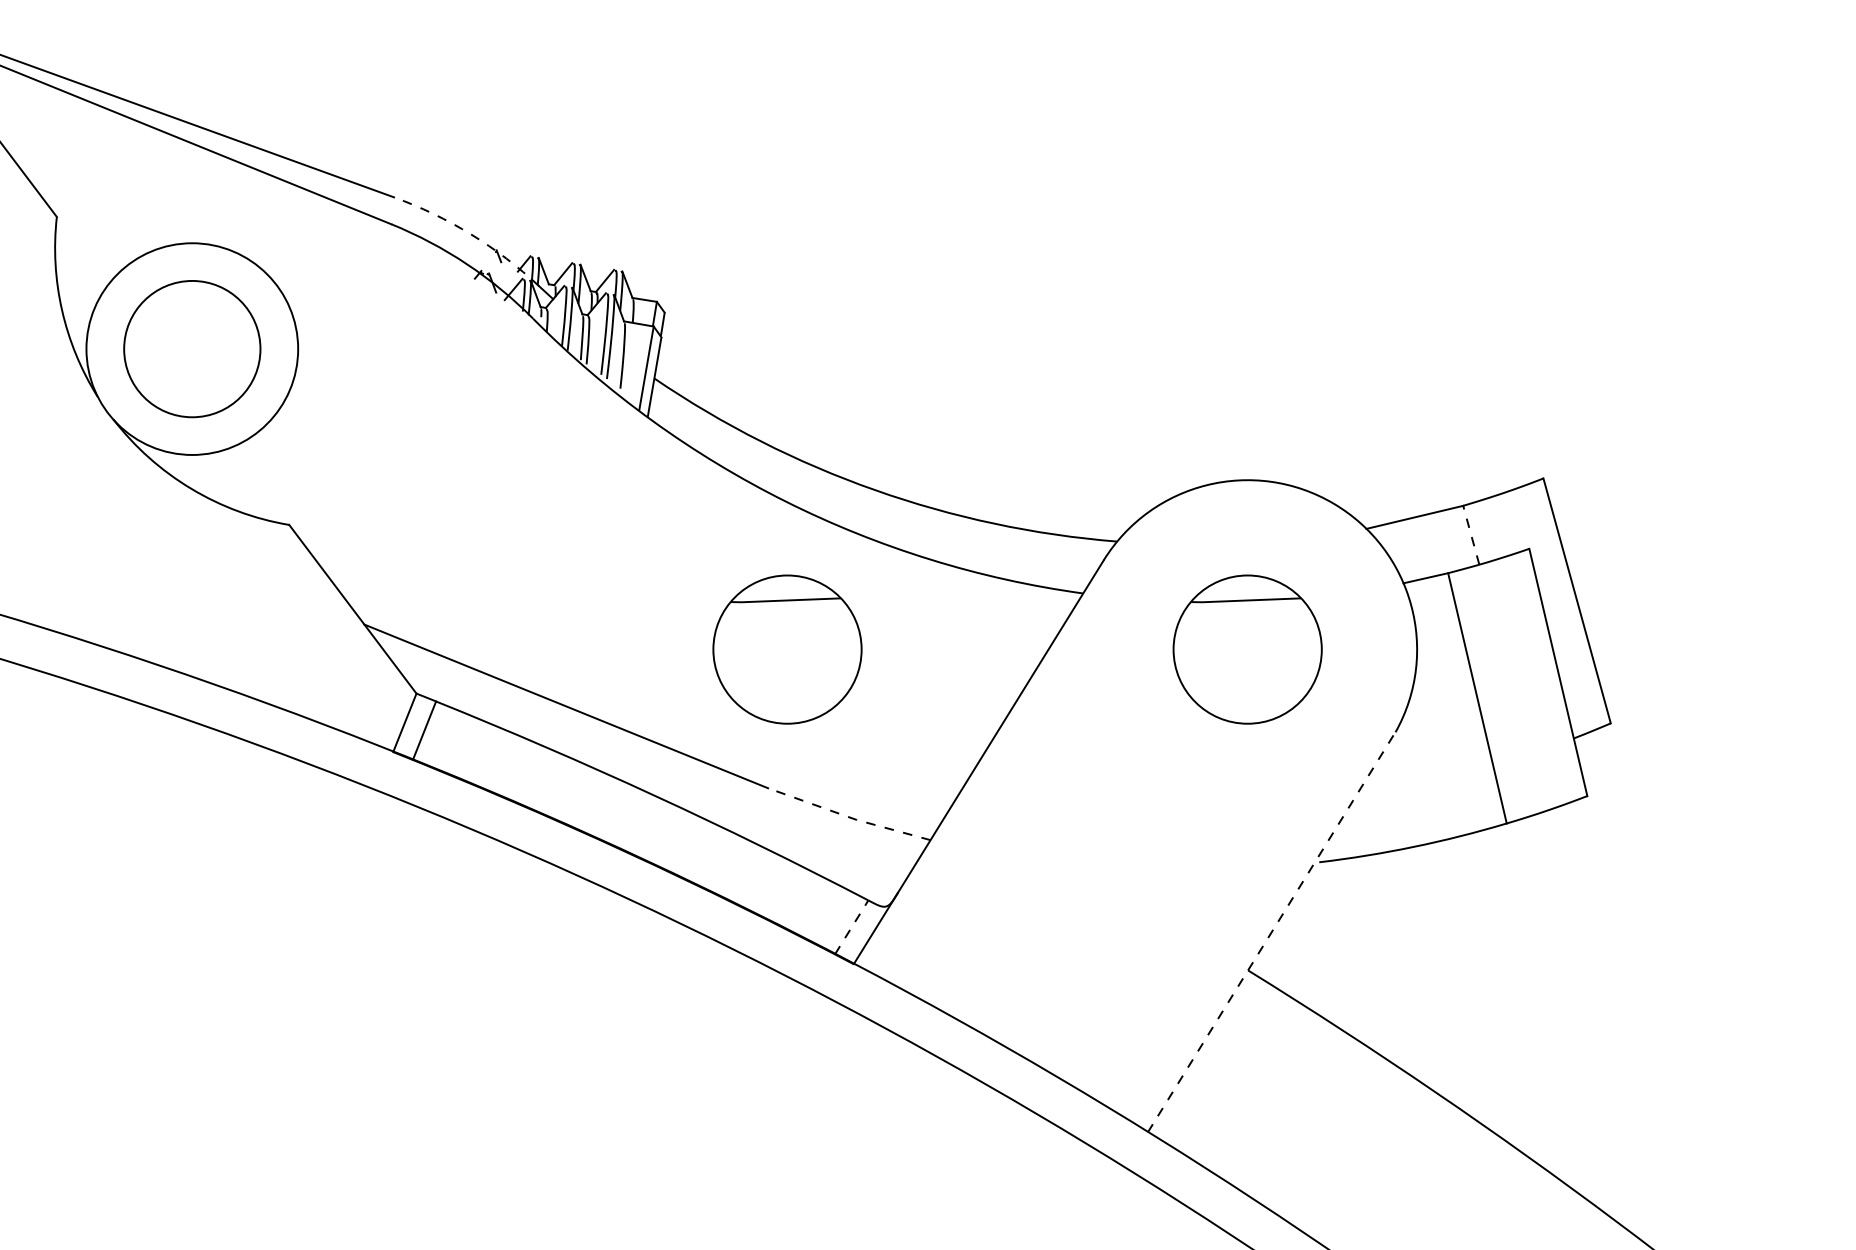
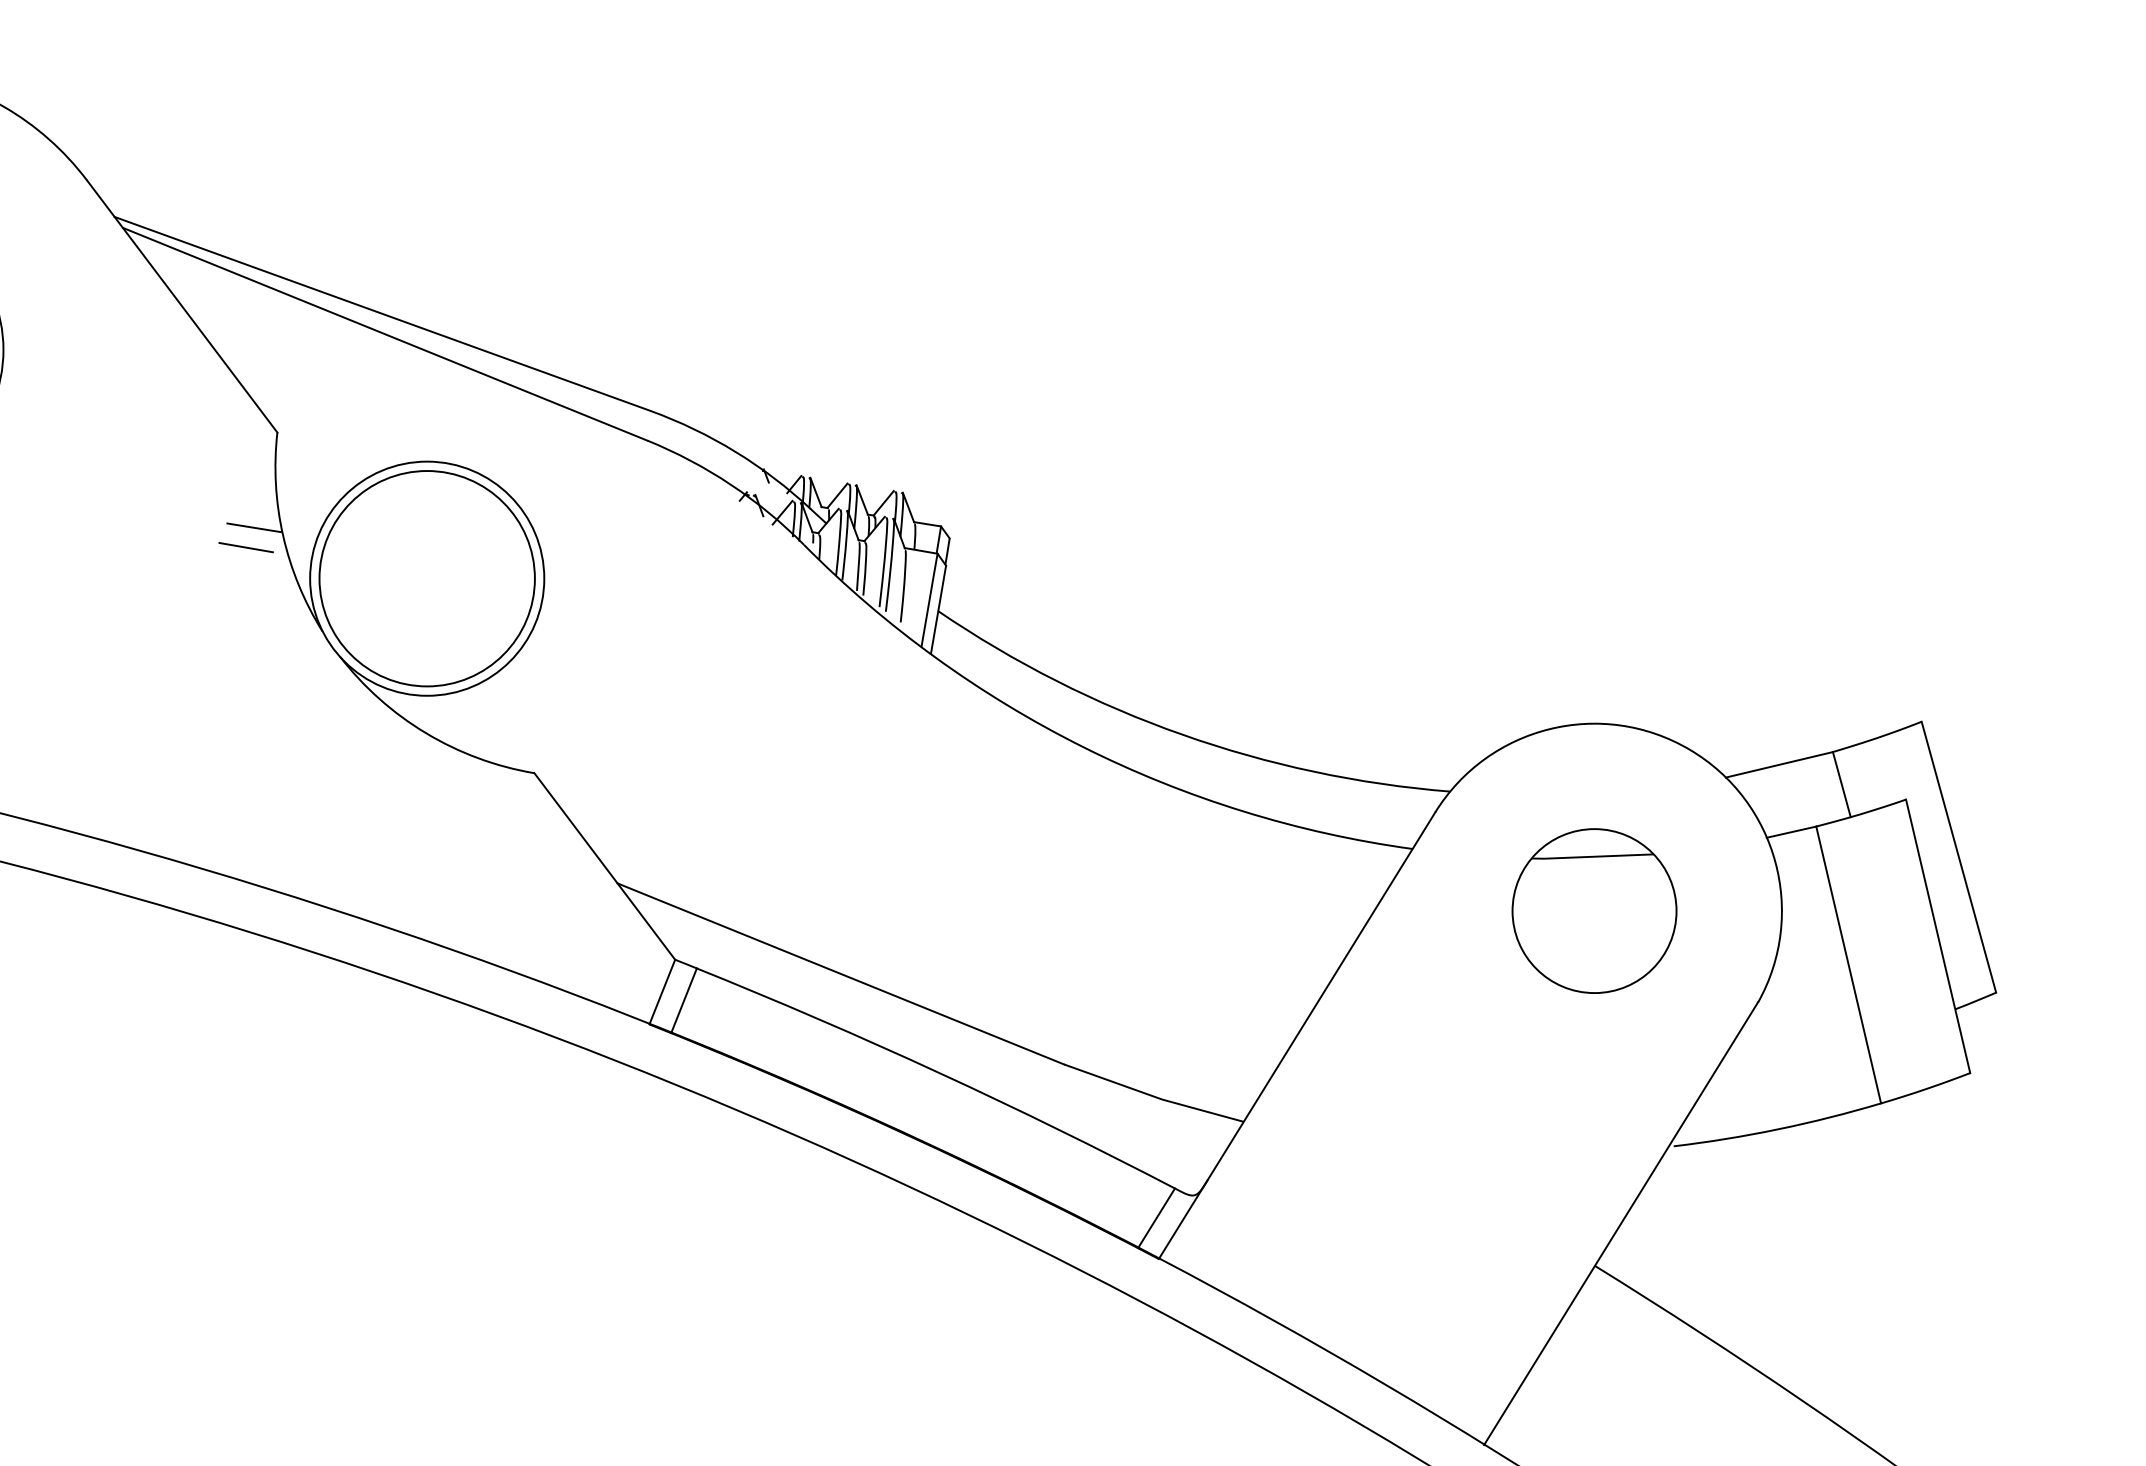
arc: (471, 234) -> (735, 451), dashed -> solid
line: (35, 302) -> (253, 527), added
line: (28, 320) -> (245, 547), added
circle: (191, 348) -> (426, 578), size x1.43
line: (1470, 535) -> (1841, 784), dashed -> solid
part: (787, 649) -> (1085, 910), removed
line: (848, 817) -> (1152, 1096), dashed -> solid
line: (851, 926) -> (1156, 1217), dashed -> solid
line: (1272, 932) -> (1621, 1223), dashed -> solid

